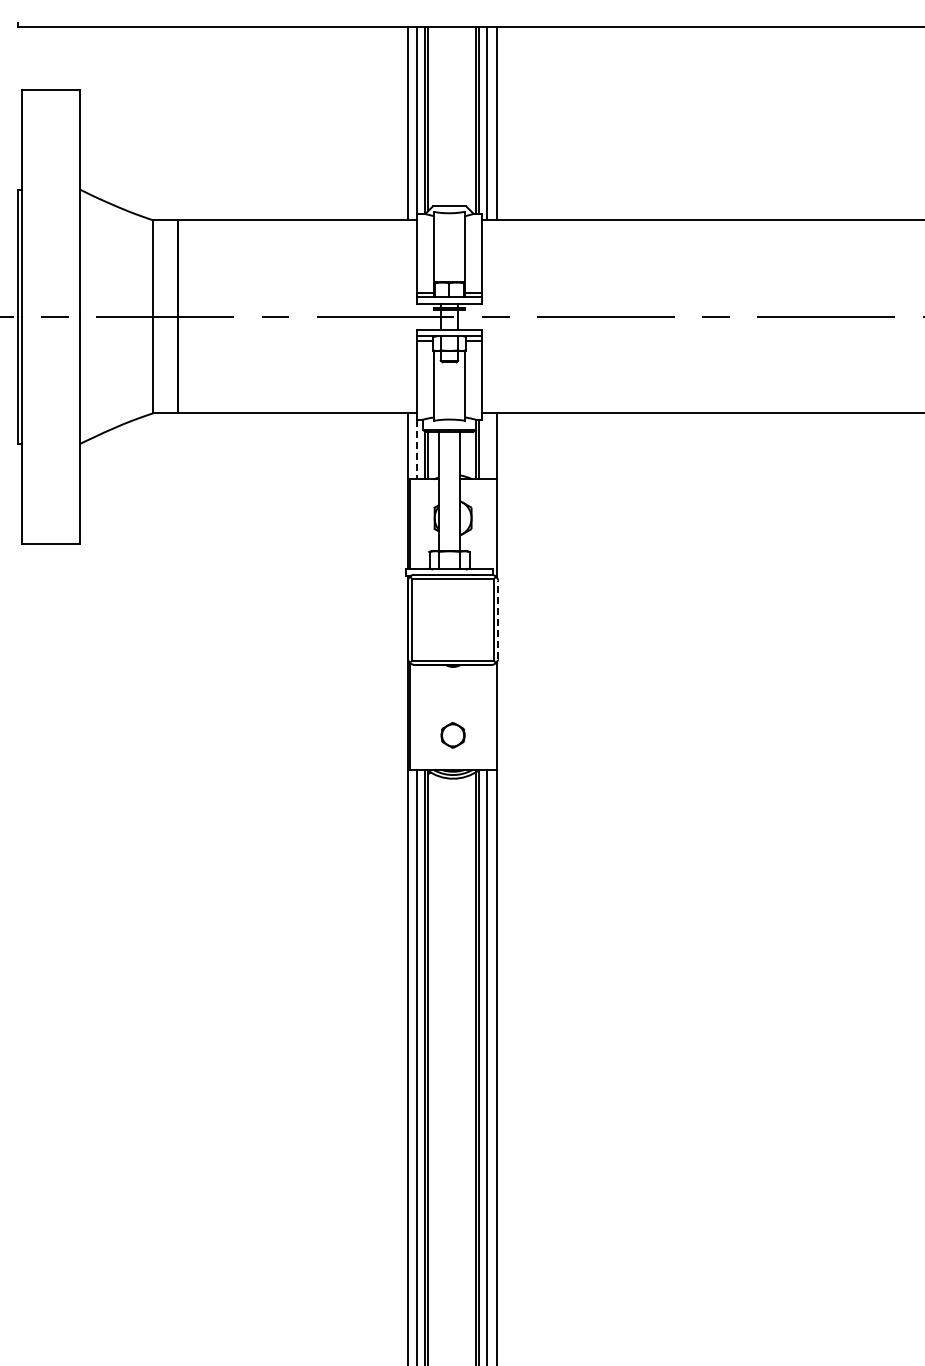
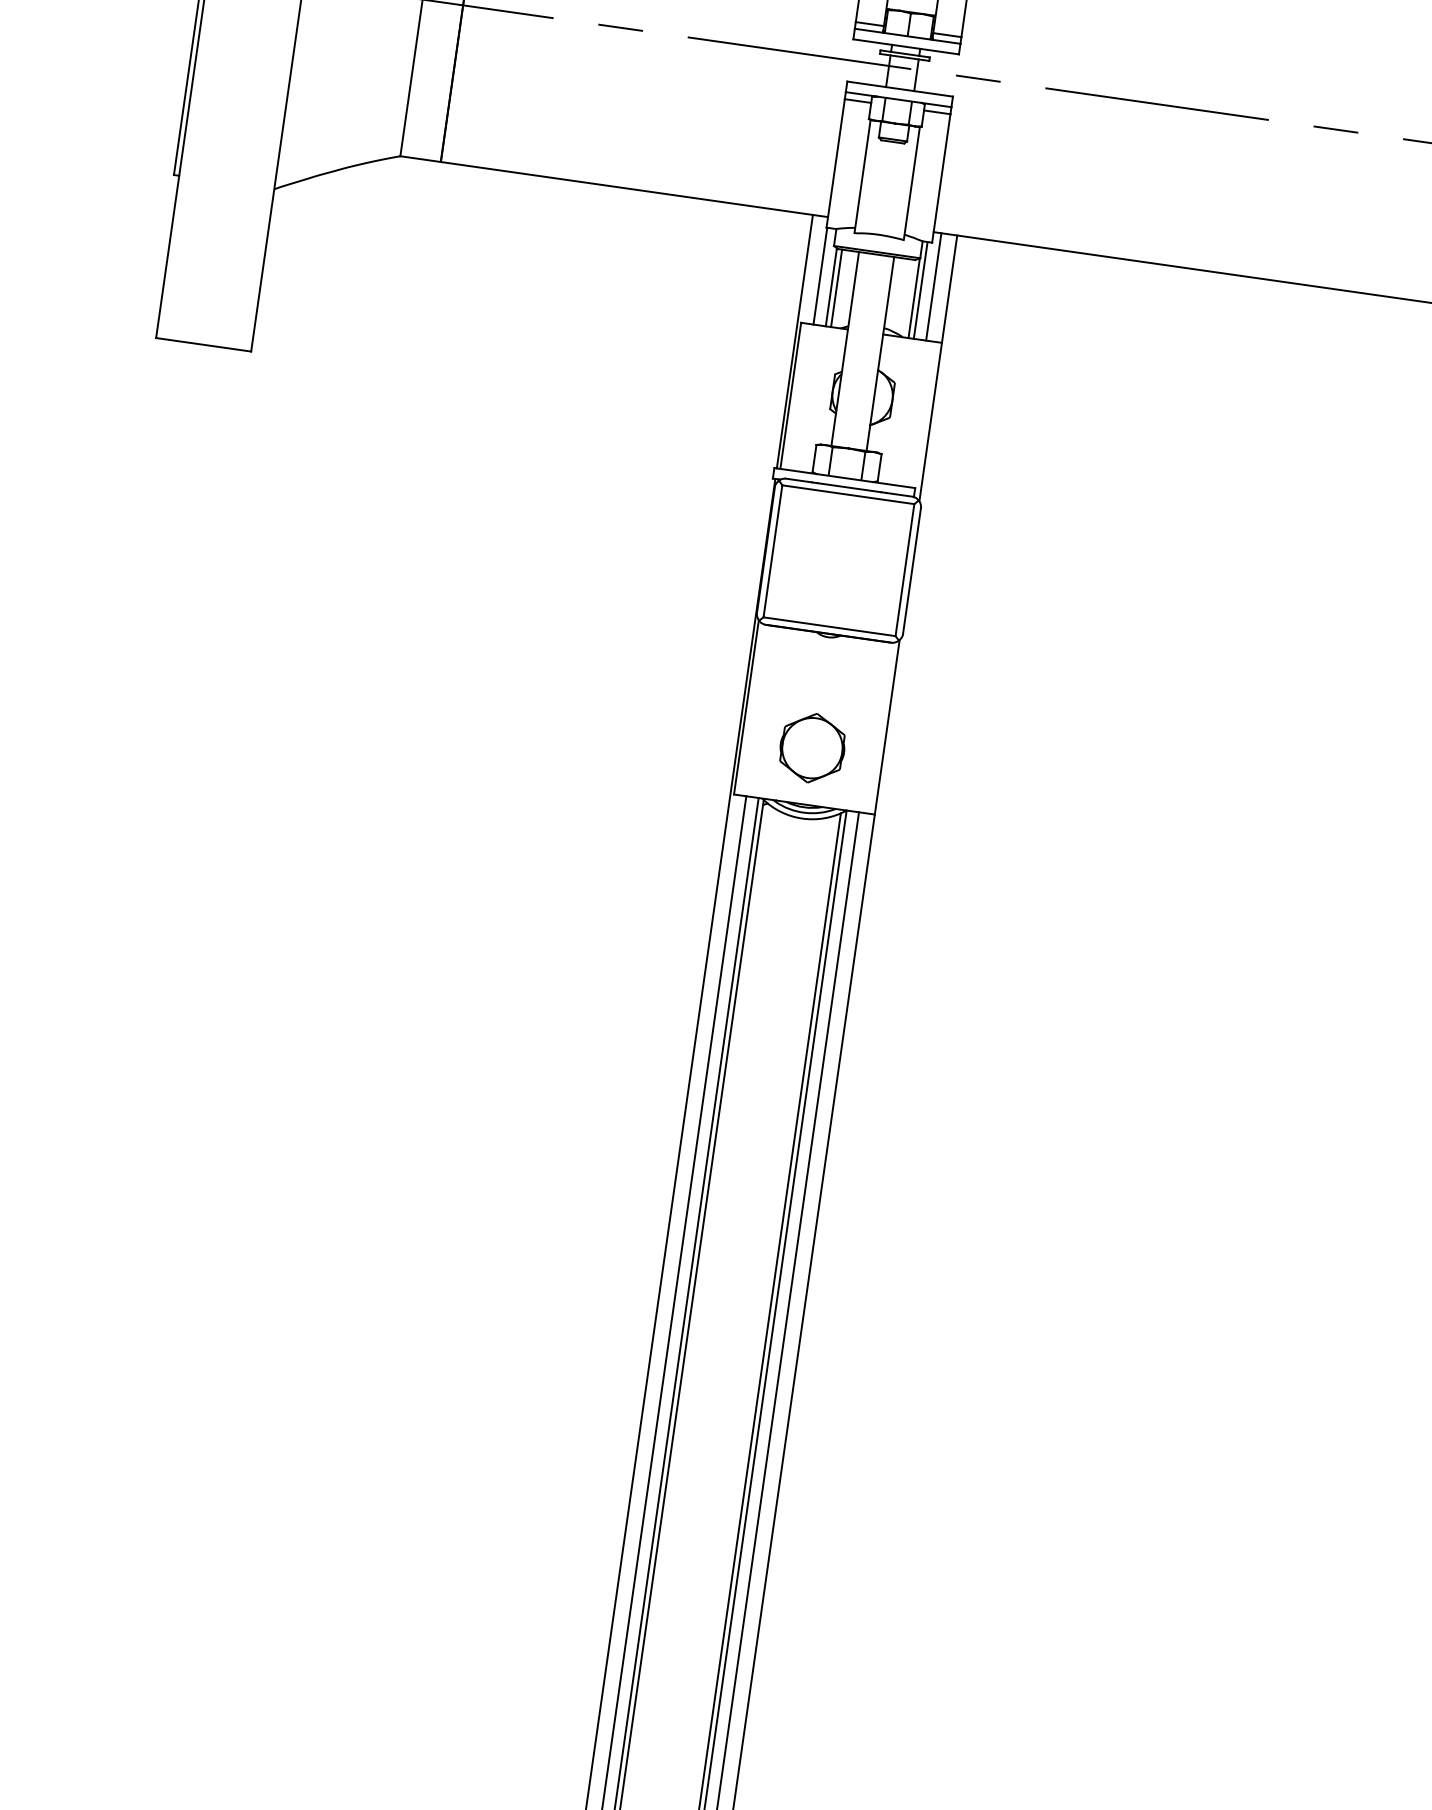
line: (486, 446) -> (933, 287), added
line: (417, 449) -> (820, 276), dashed -> solid
line: (498, 619) -> (912, 570), dashed -> solid
part: (452, 735) -> (811, 748), size x1.67

